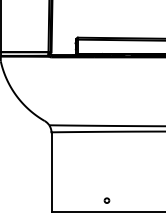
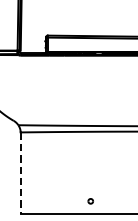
line: (51, 172) -> (20, 173), solid -> dashed
part: (106, 200) -> (90, 201), moved

